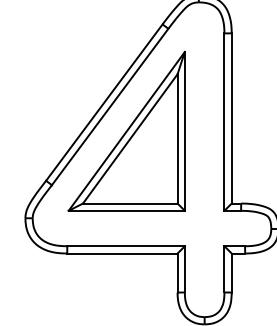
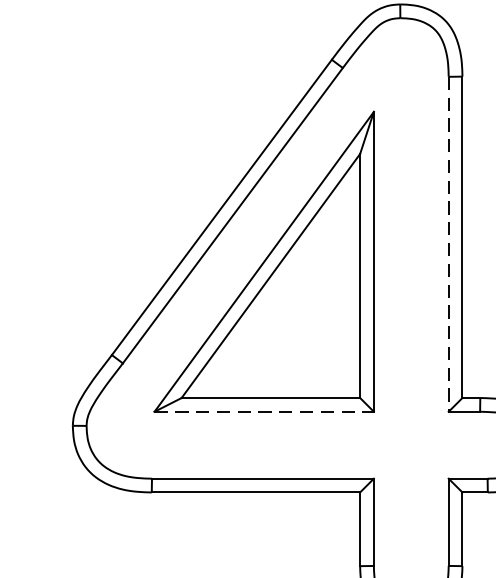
line: (224, 122) -> (448, 245), solid -> dashed
line: (127, 210) -> (265, 411), solid -> dashed

